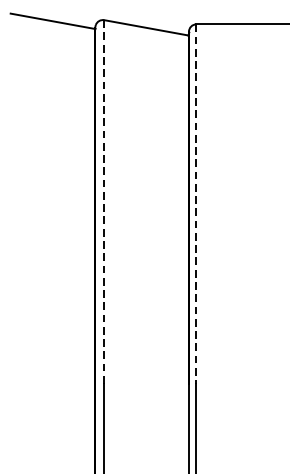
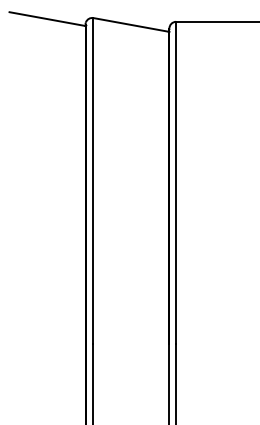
line: (104, 202) -> (93, 181), dashed -> solid
line: (196, 204) -> (176, 183), dashed -> solid

